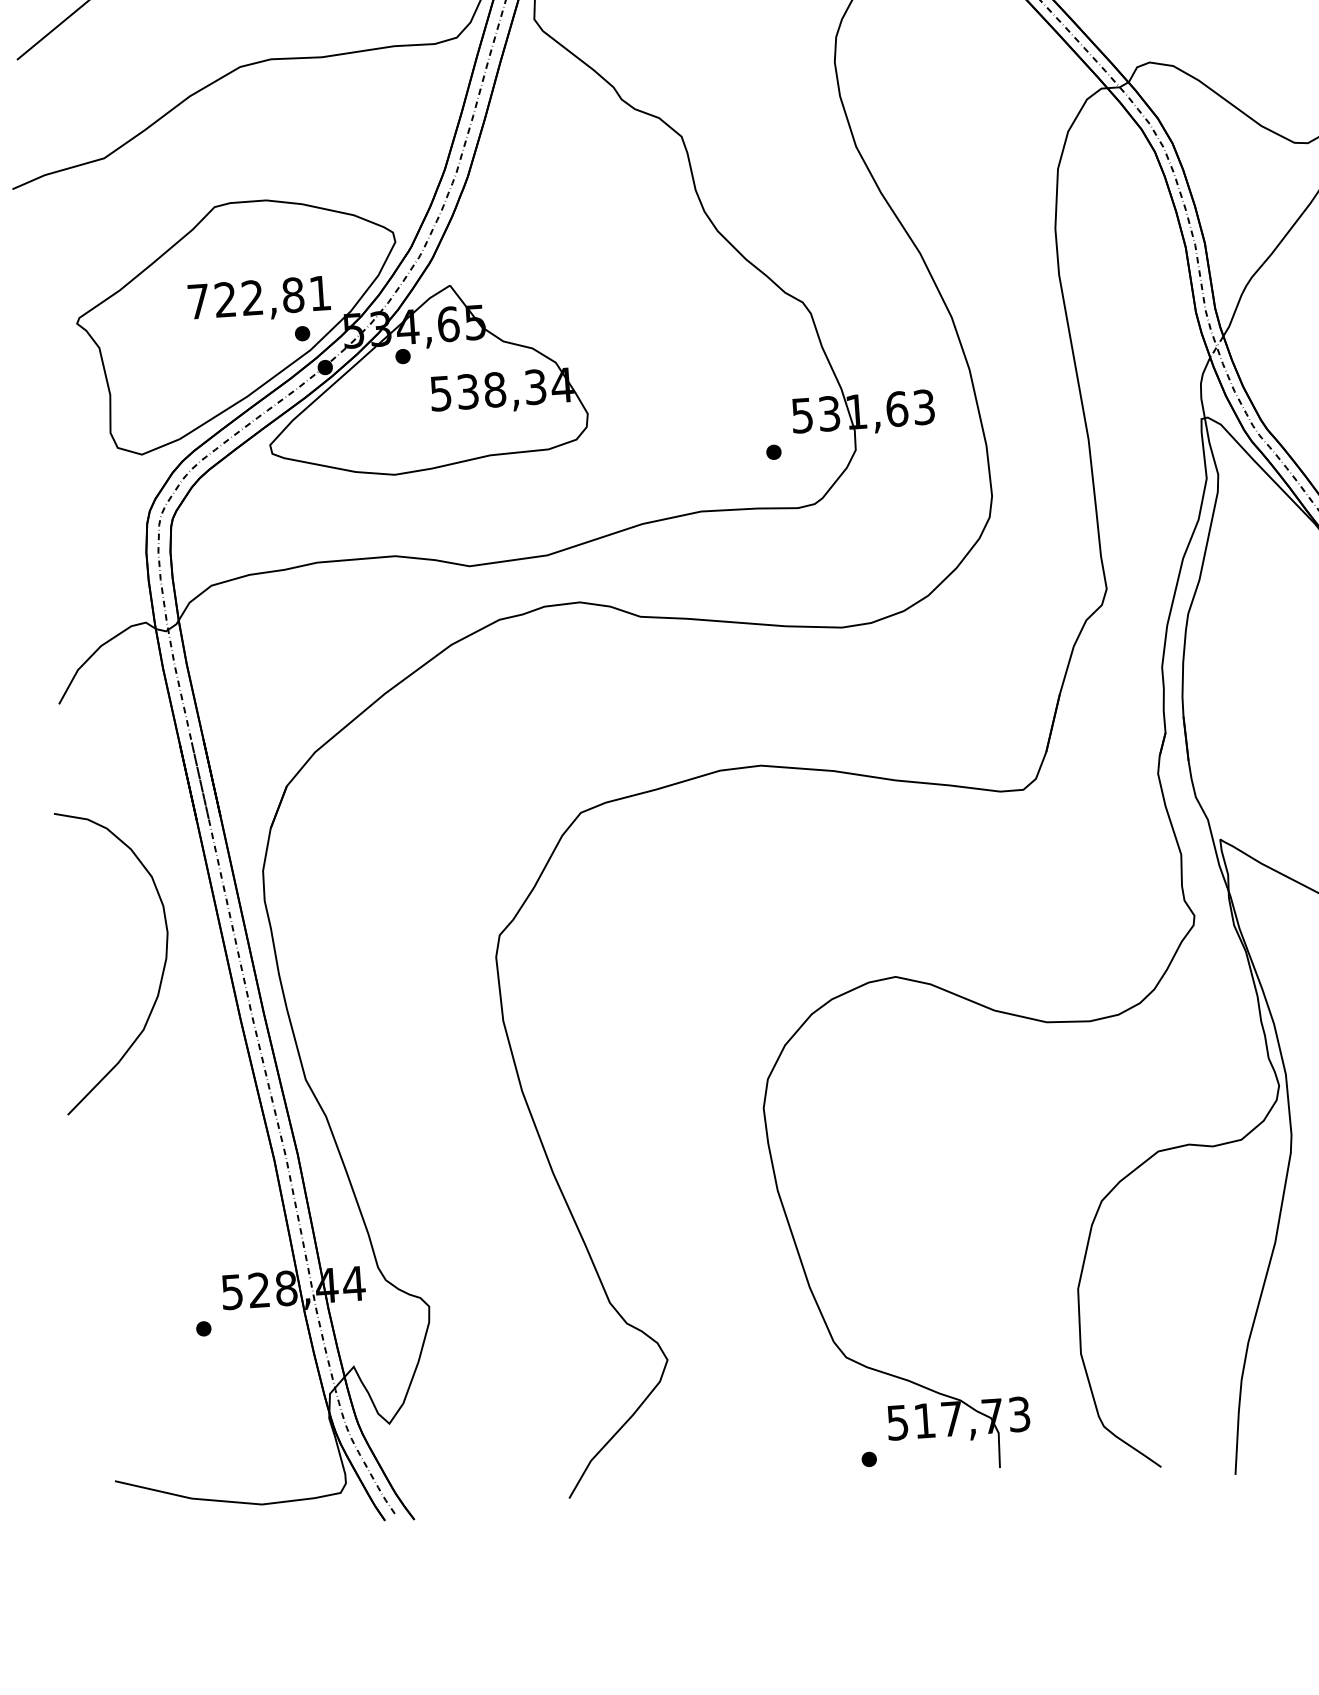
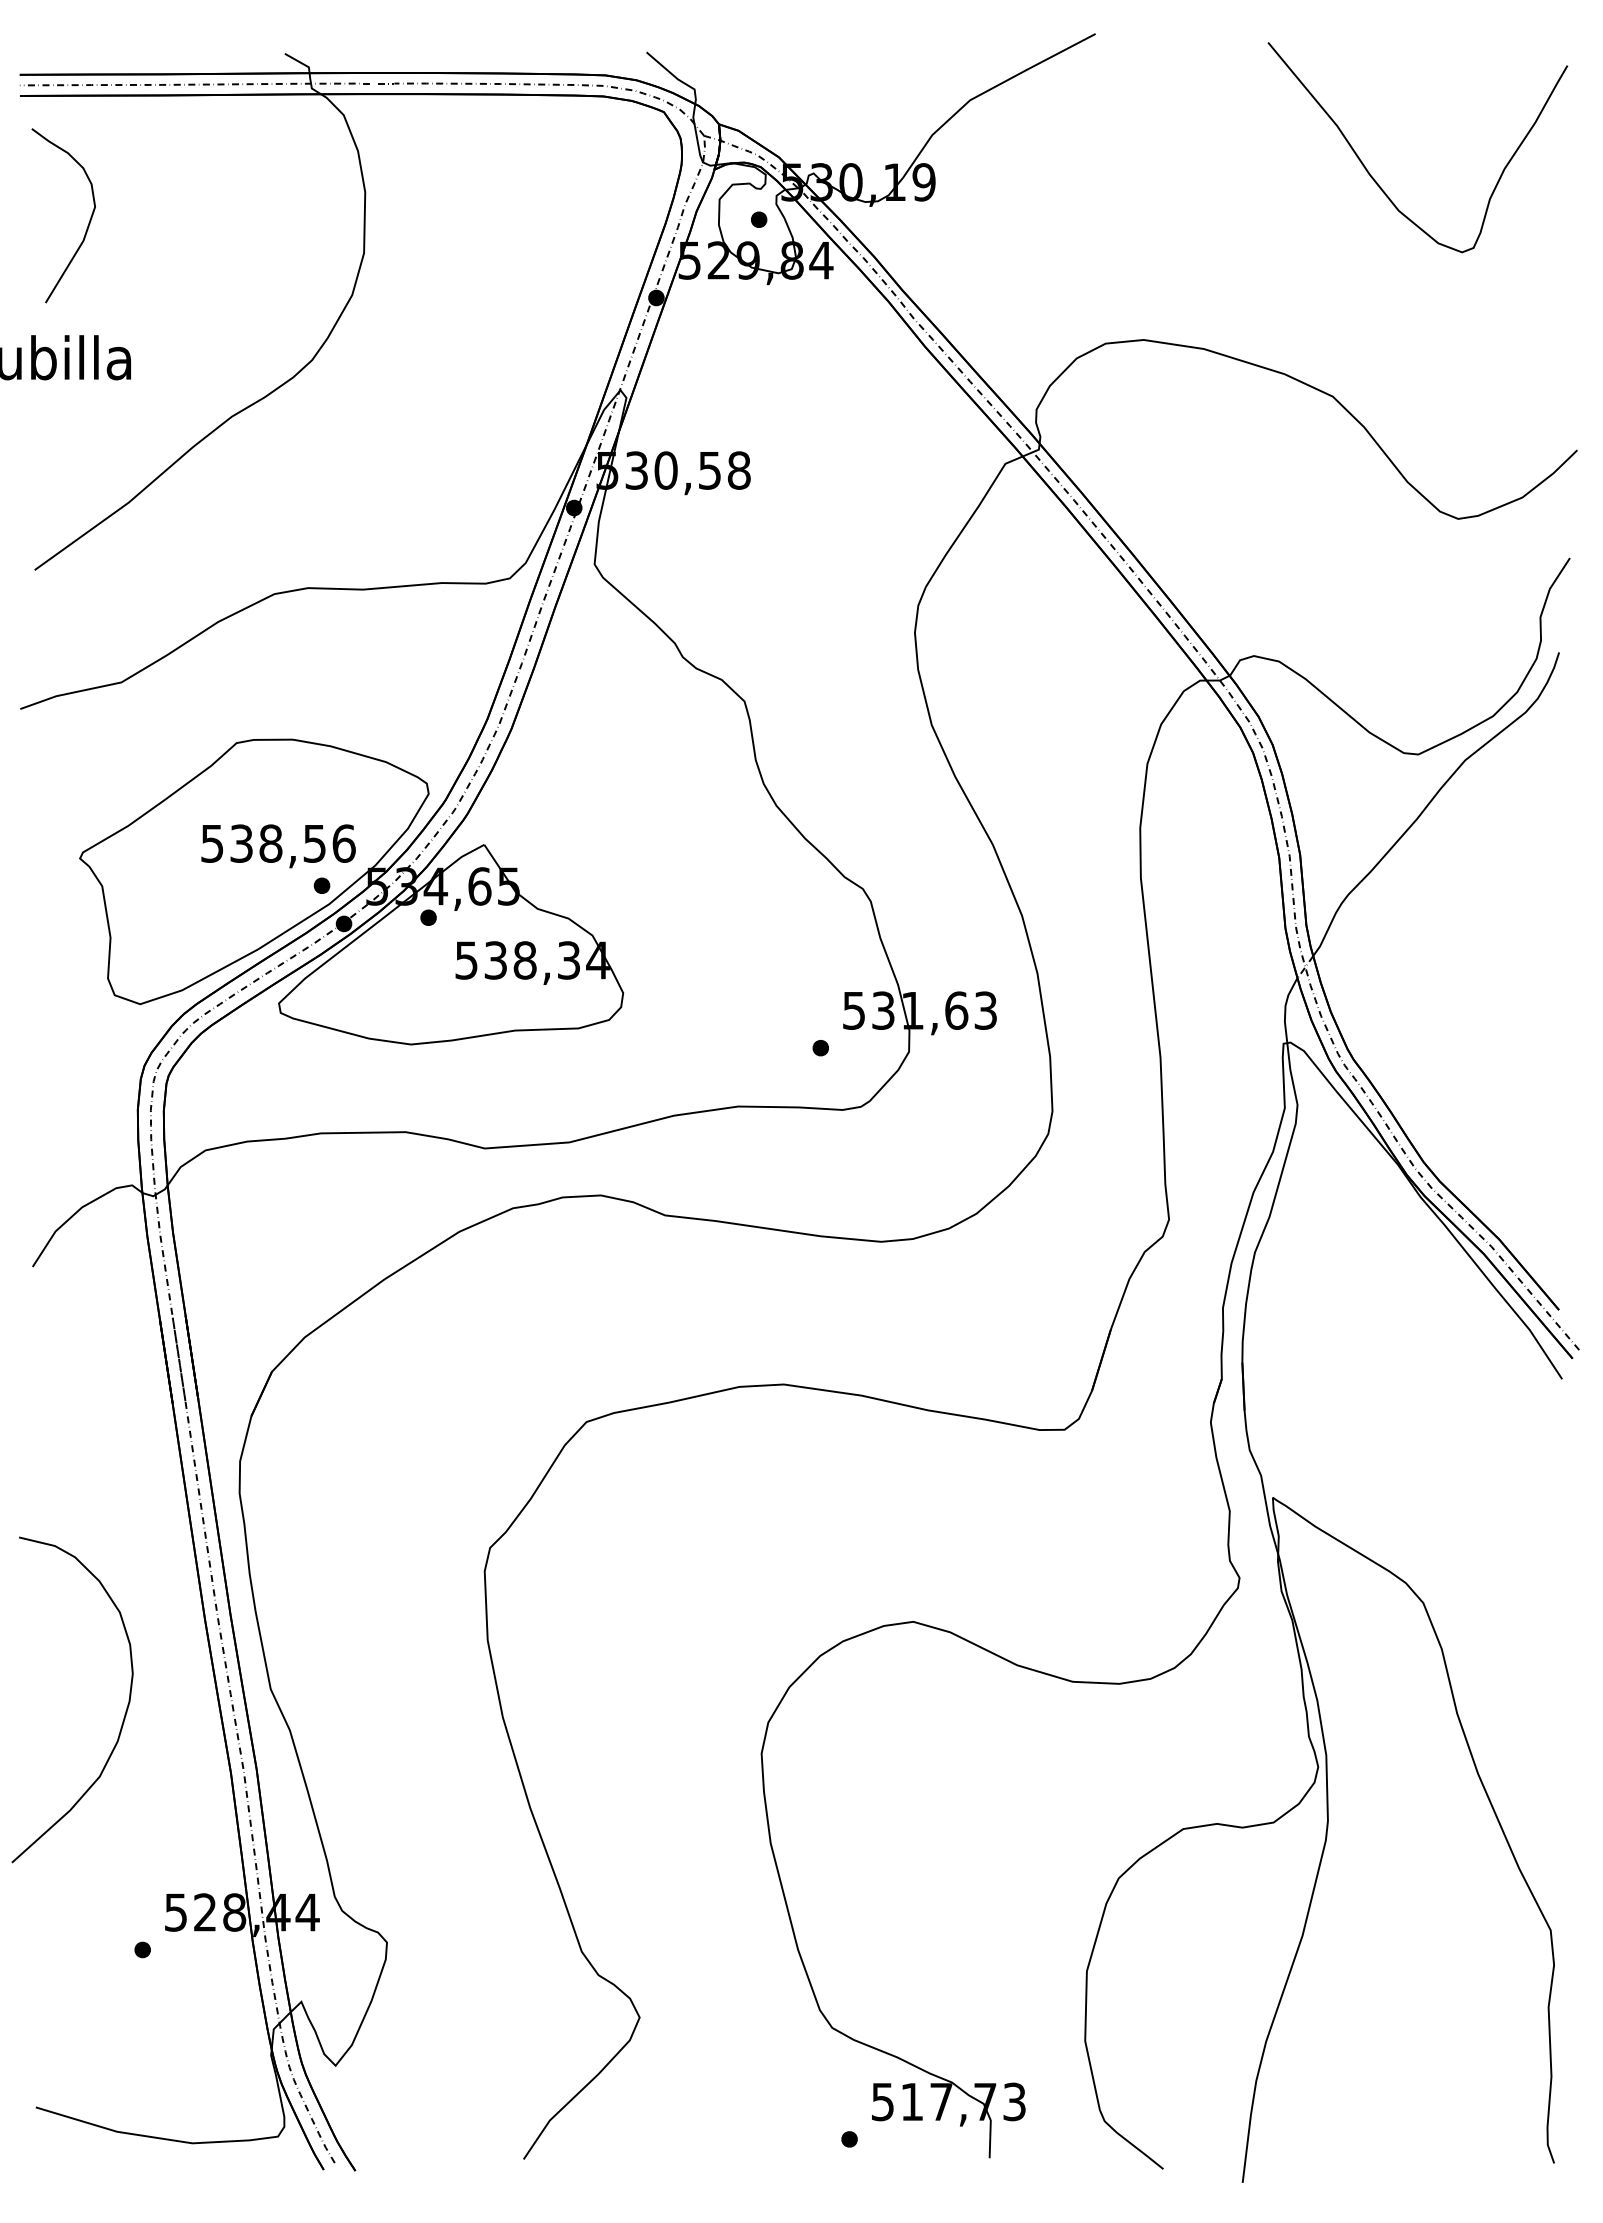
text: (259, 297) -> (278, 843), 722,81 -> 538,56
curve: (161, 973) -> (123, 1717), moved

